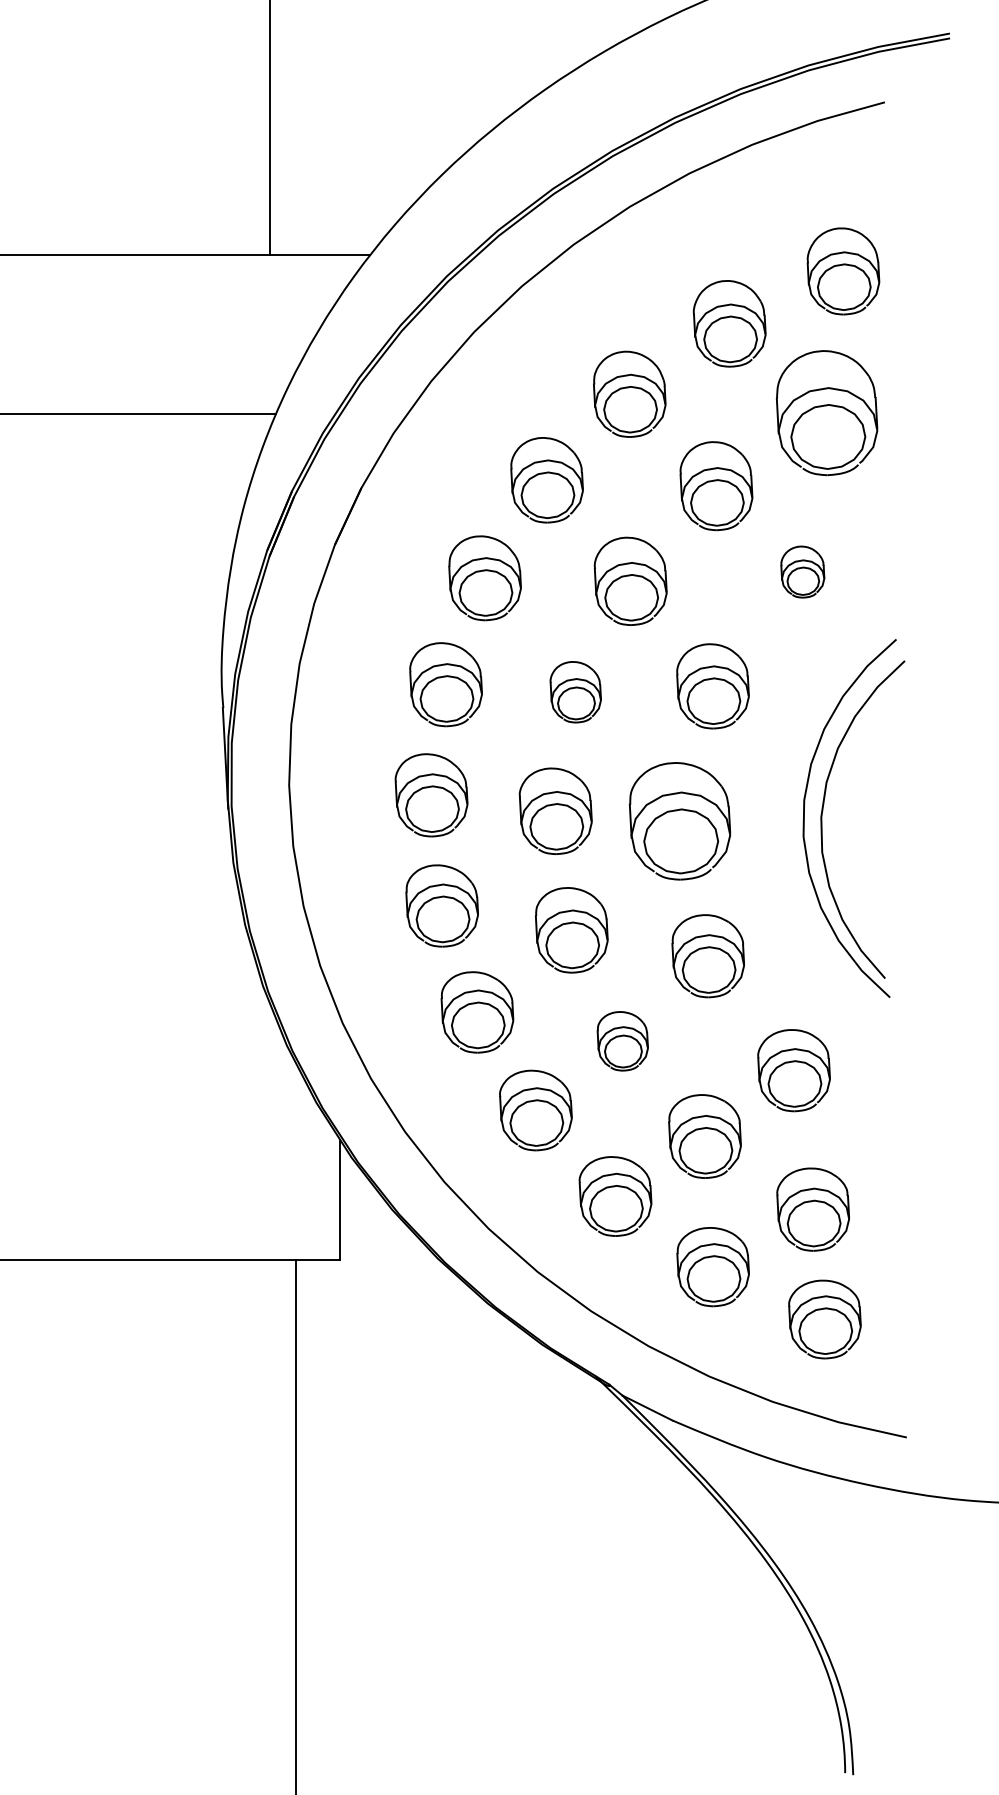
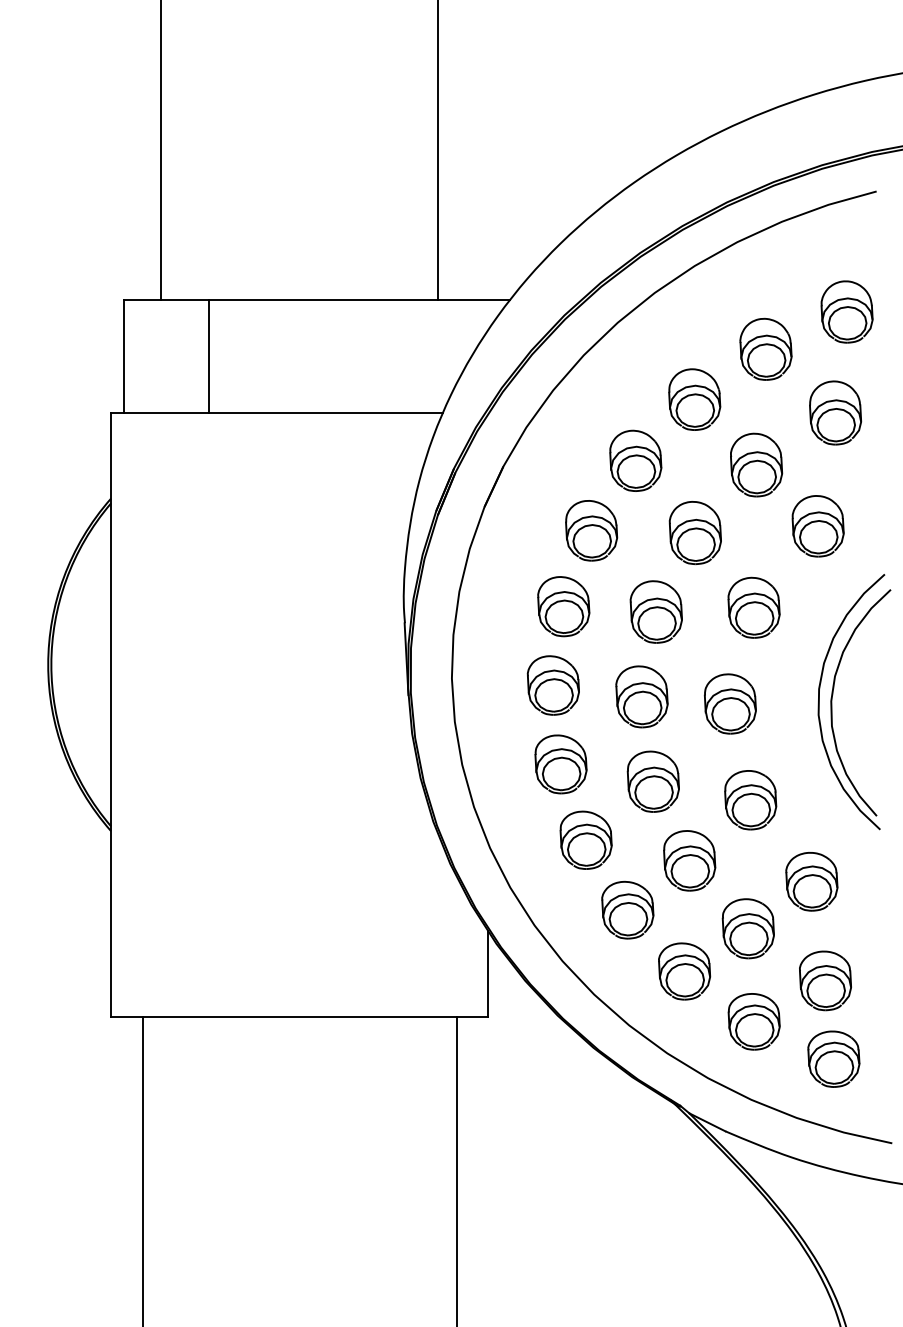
part: (827, 412) -> (835, 412), size x0.71
part: (801, 572) -> (817, 526), size x1.67
part: (574, 691) -> (655, 611), size x1.43
part: (678, 820) -> (729, 703), size x0.71
part: (622, 1040) -> (689, 860), size x1.43

